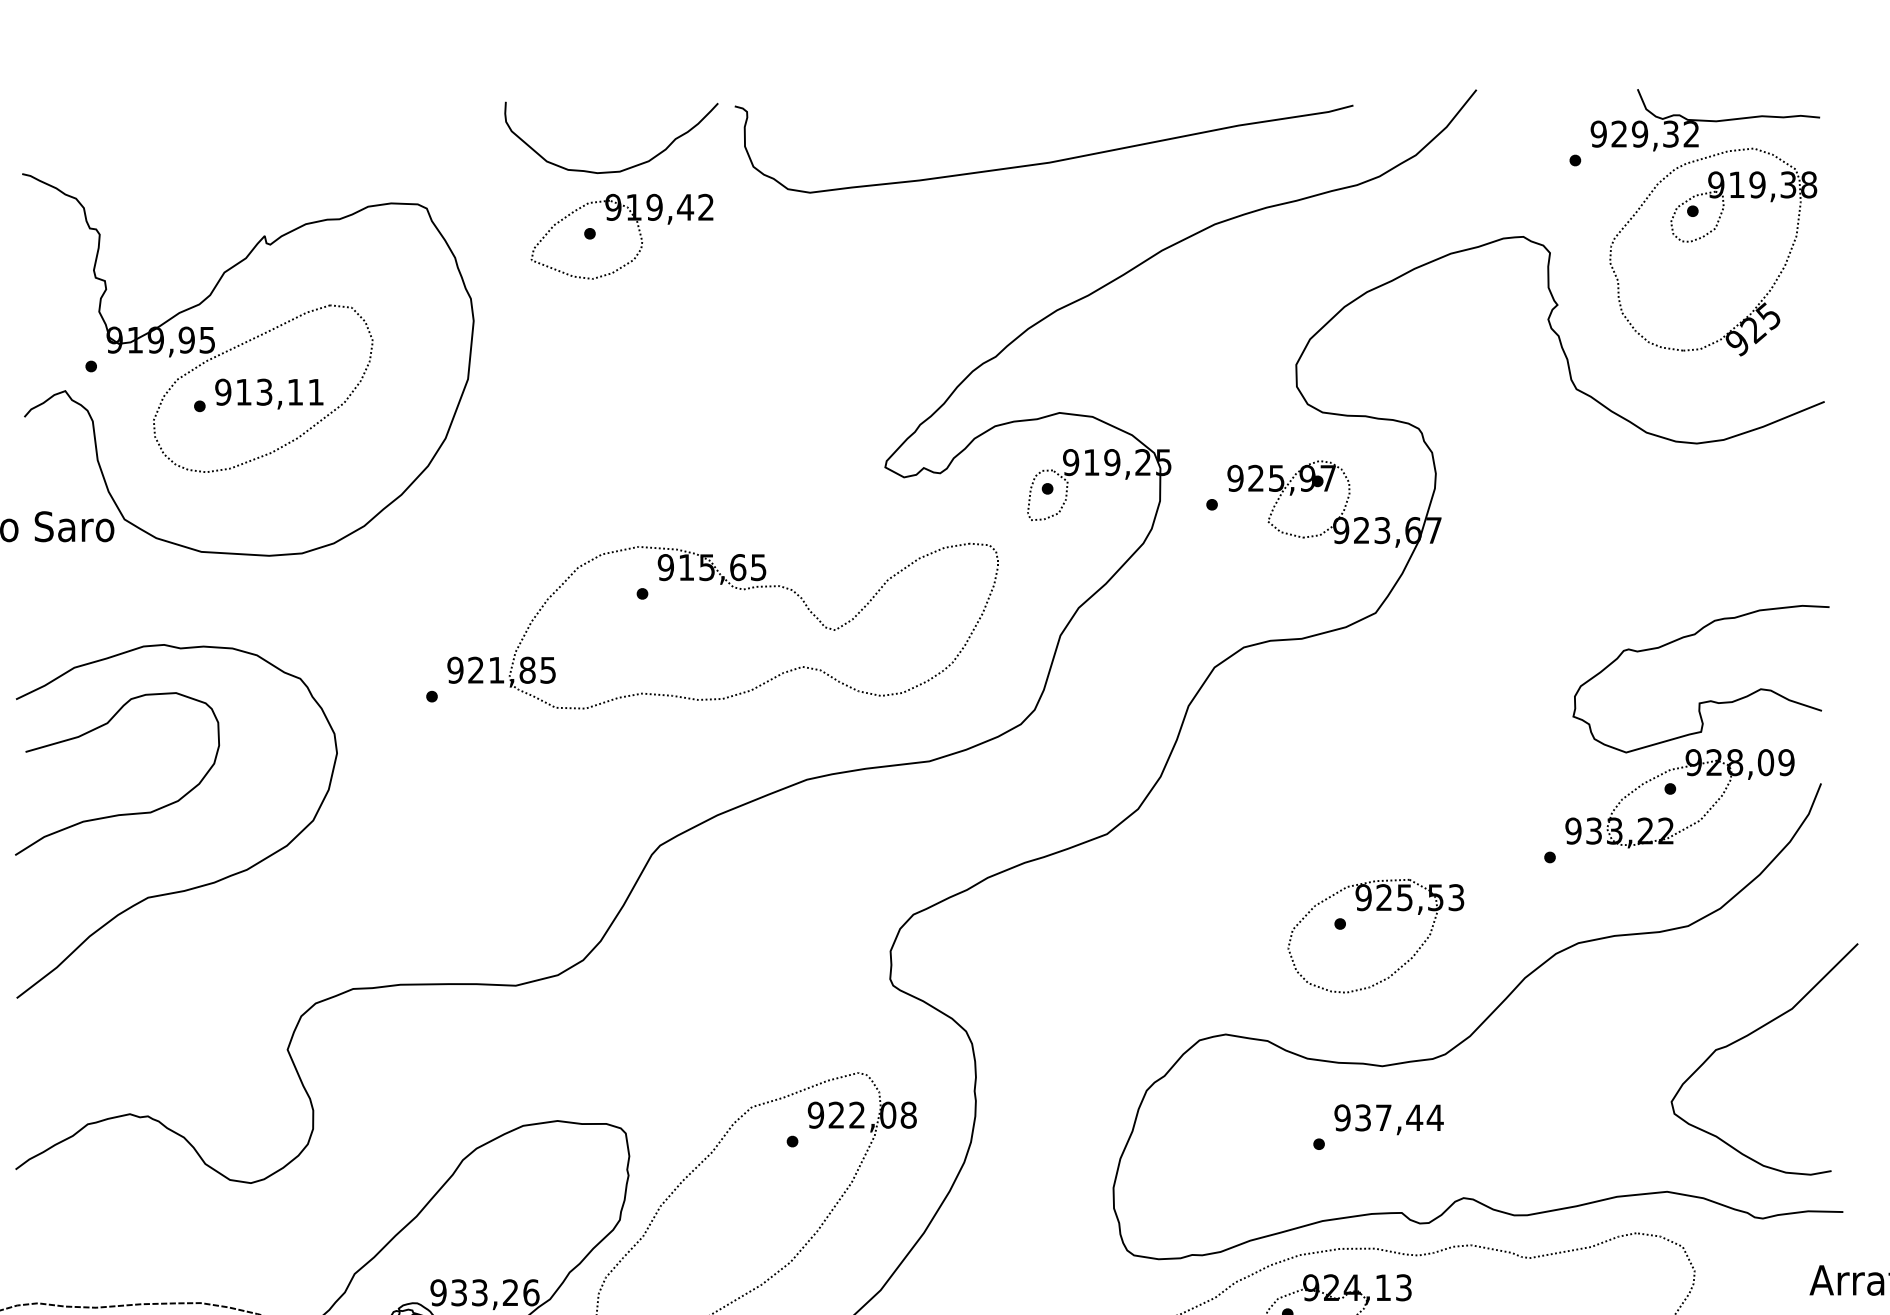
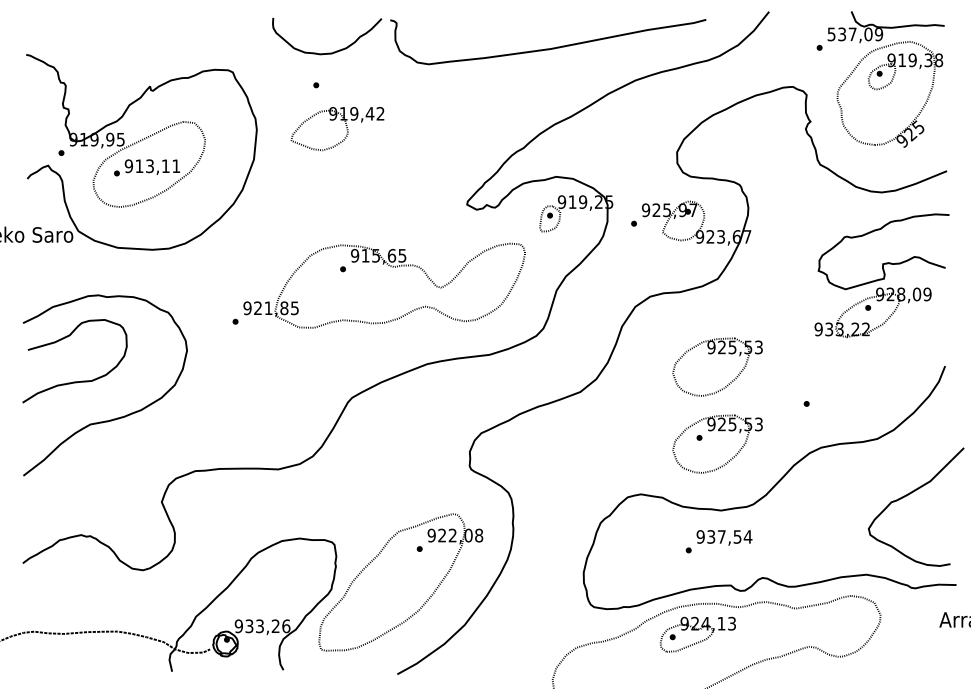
text: (1645, 134) -> (855, 34), 929,32 -> 537,09
part: (637, 230) -> (345, 125), moved
part: (1696, 725) -> (881, 275), moved
part: (1377, 760) -> (718, 354), added
text: (1414, 1116) -> (737, 536), 937,44 -> 937,54

